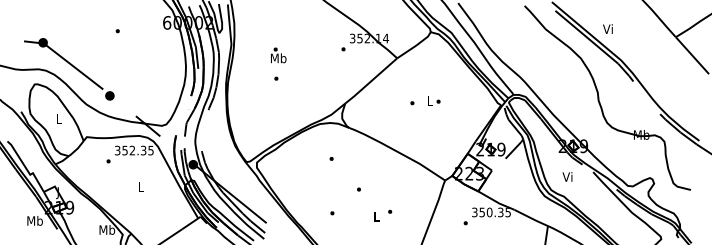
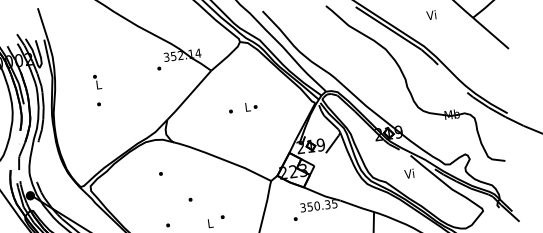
text: (607, 28) -> (430, 14), moved
text: (278, 58) -> (98, 84), Mb -> L
text: (567, 176) -> (409, 173), moved

